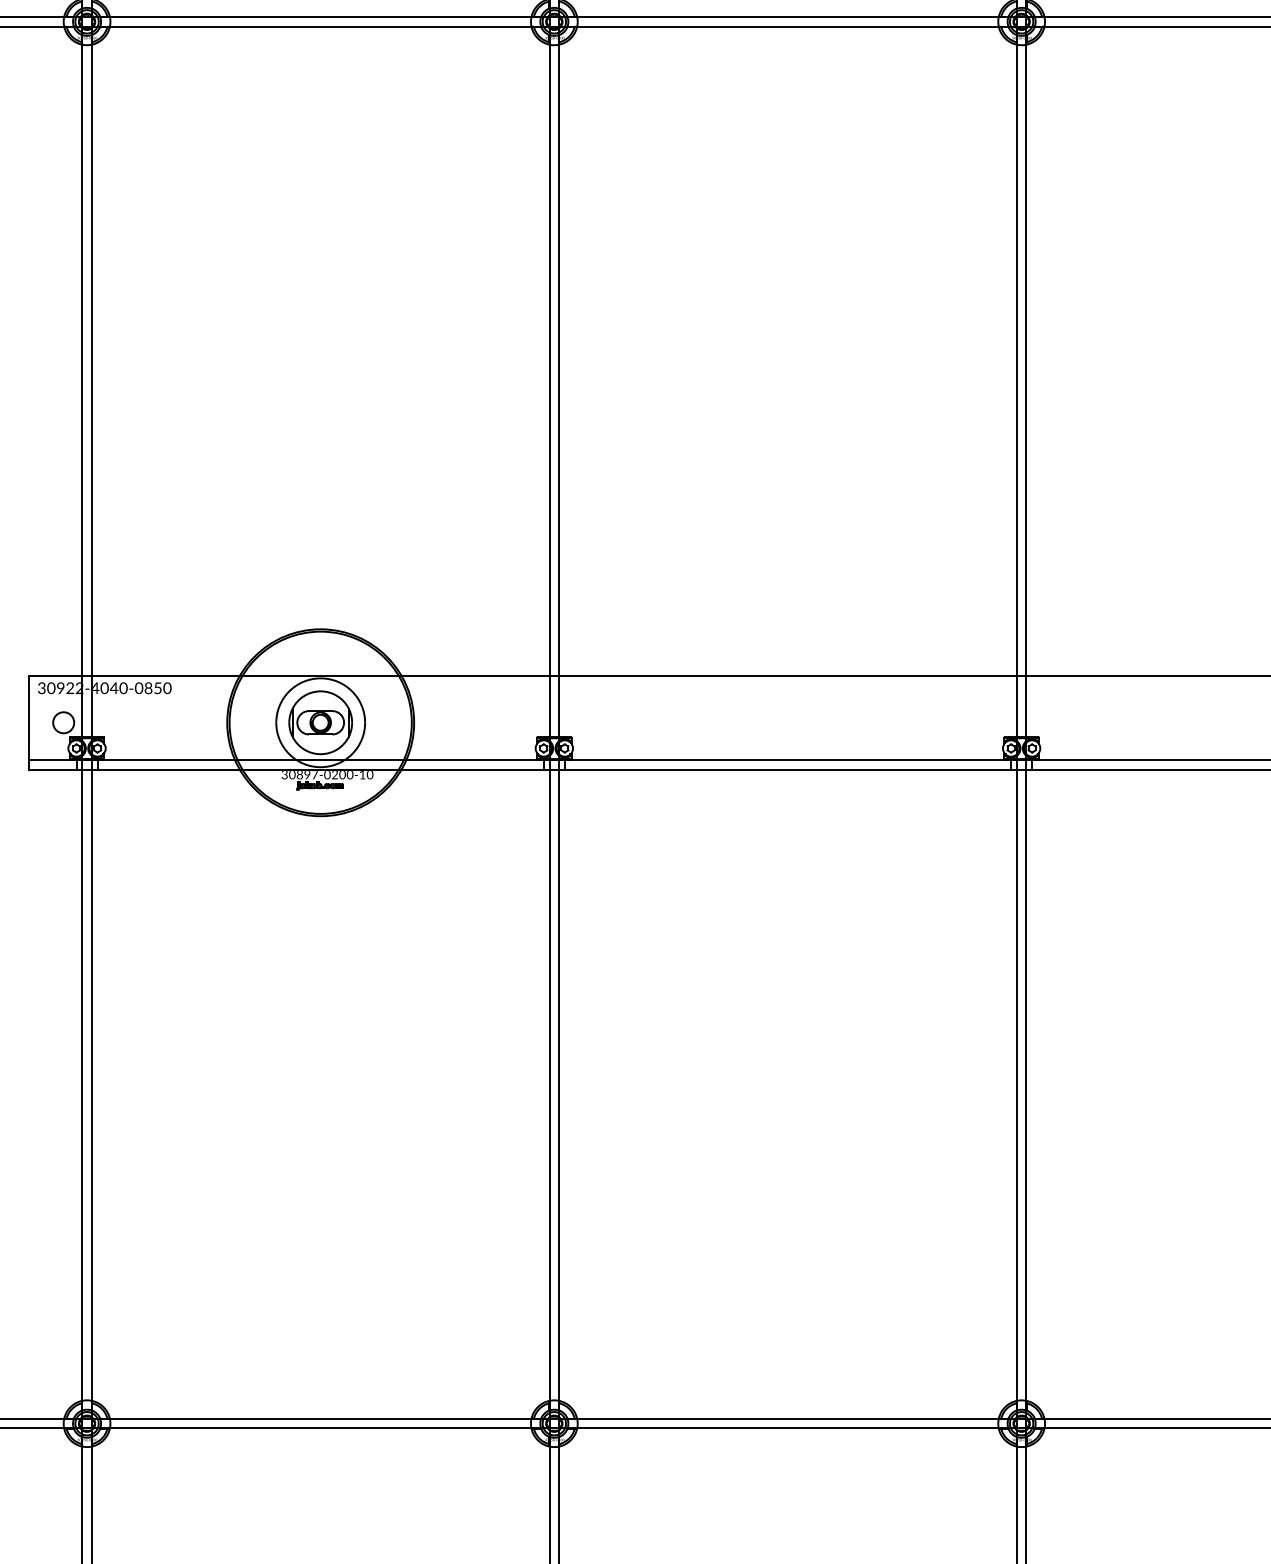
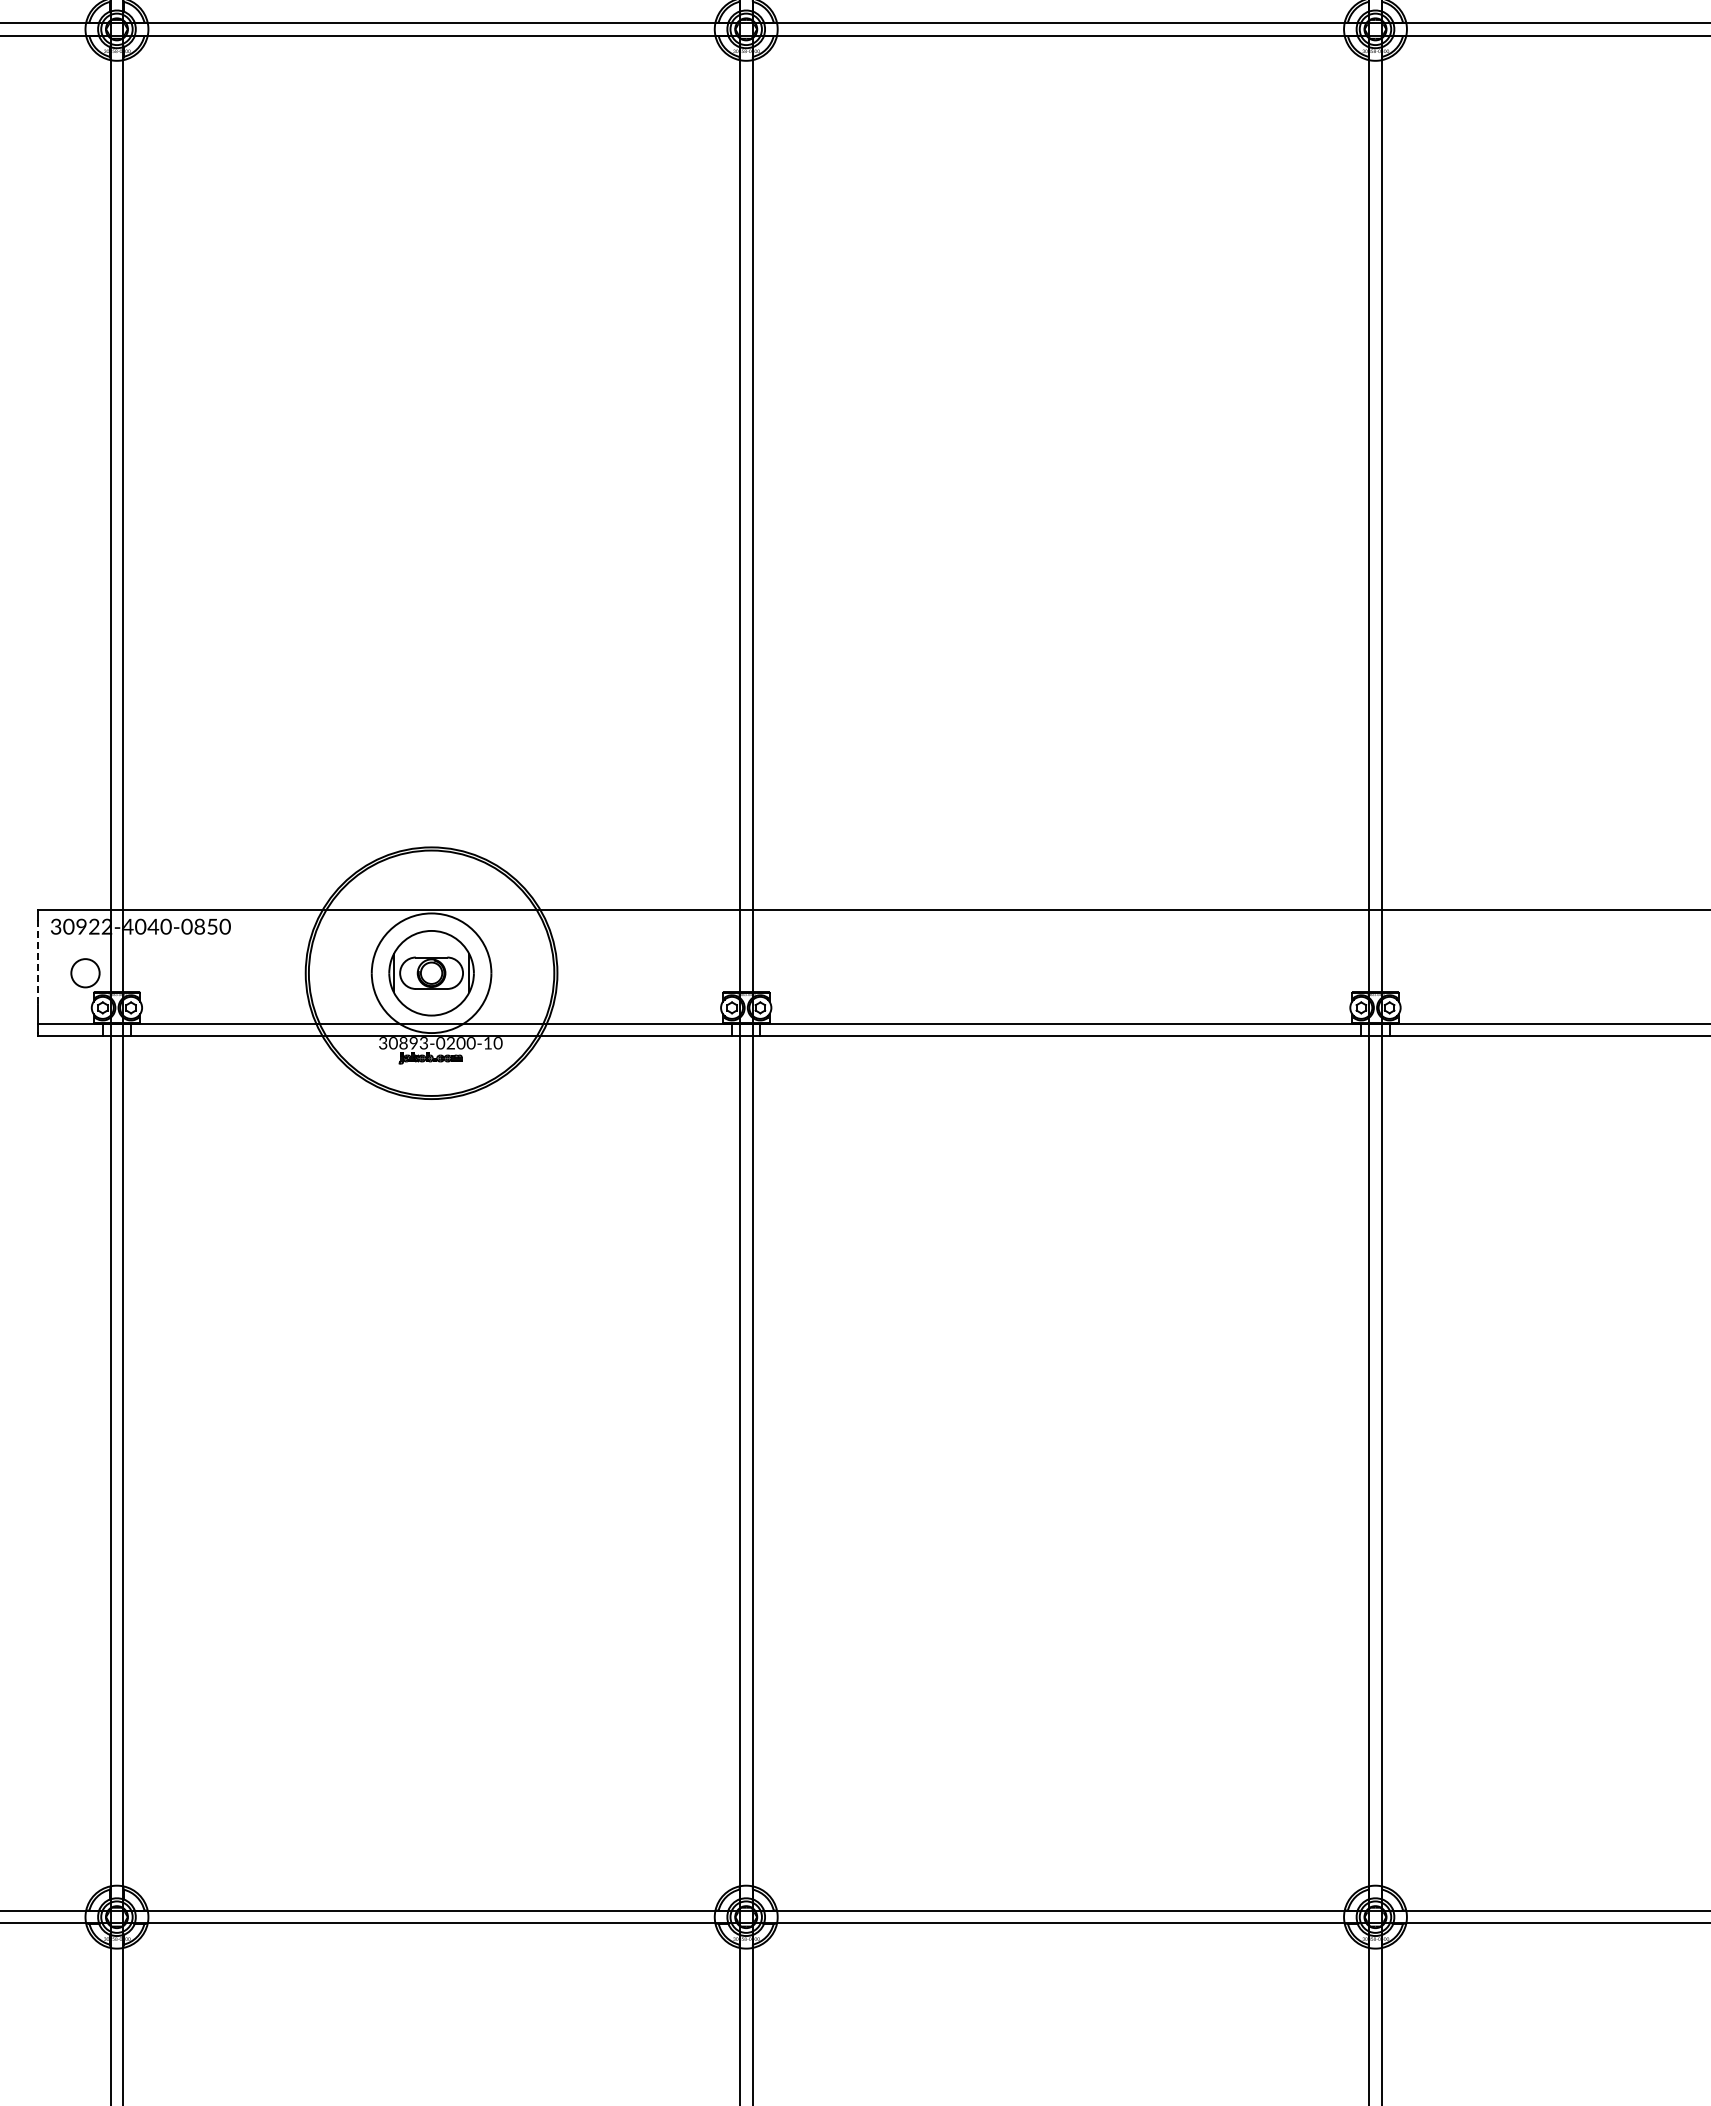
line: (28, 714) -> (38, 962), solid -> dashed
text: (314, 774) -> (423, 1043), 30897-0200-10 -> 30893-0200-10

